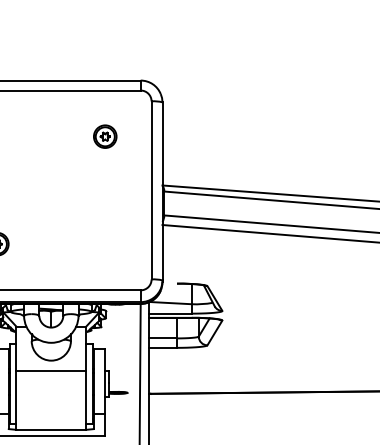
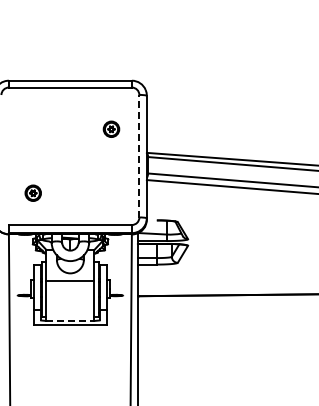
part: (105, 135) -> (111, 128), moved
line: (151, 189) -> (139, 155), solid -> dashed
line: (51, 429) -> (70, 320), solid -> dashed

